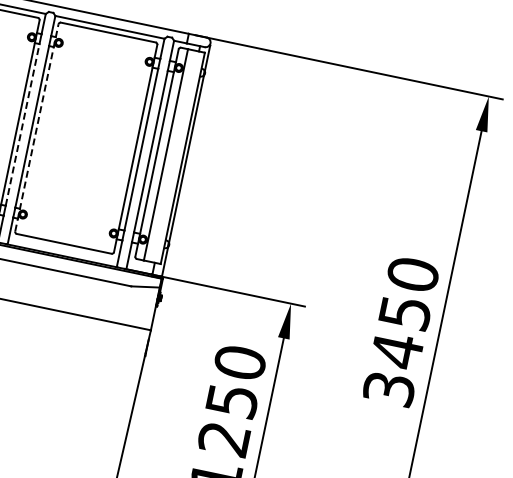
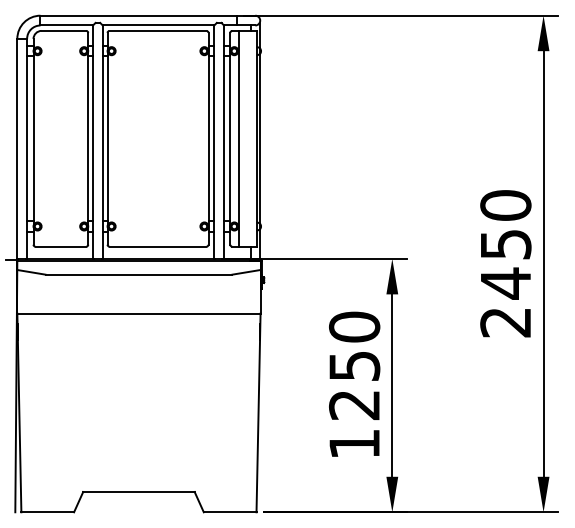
line: (23, 124) -> (93, 138), dashed -> solid
line: (36, 127) -> (107, 138), dashed -> solid
text: (388, 389) -> (505, 322), 3450 -> 2450

